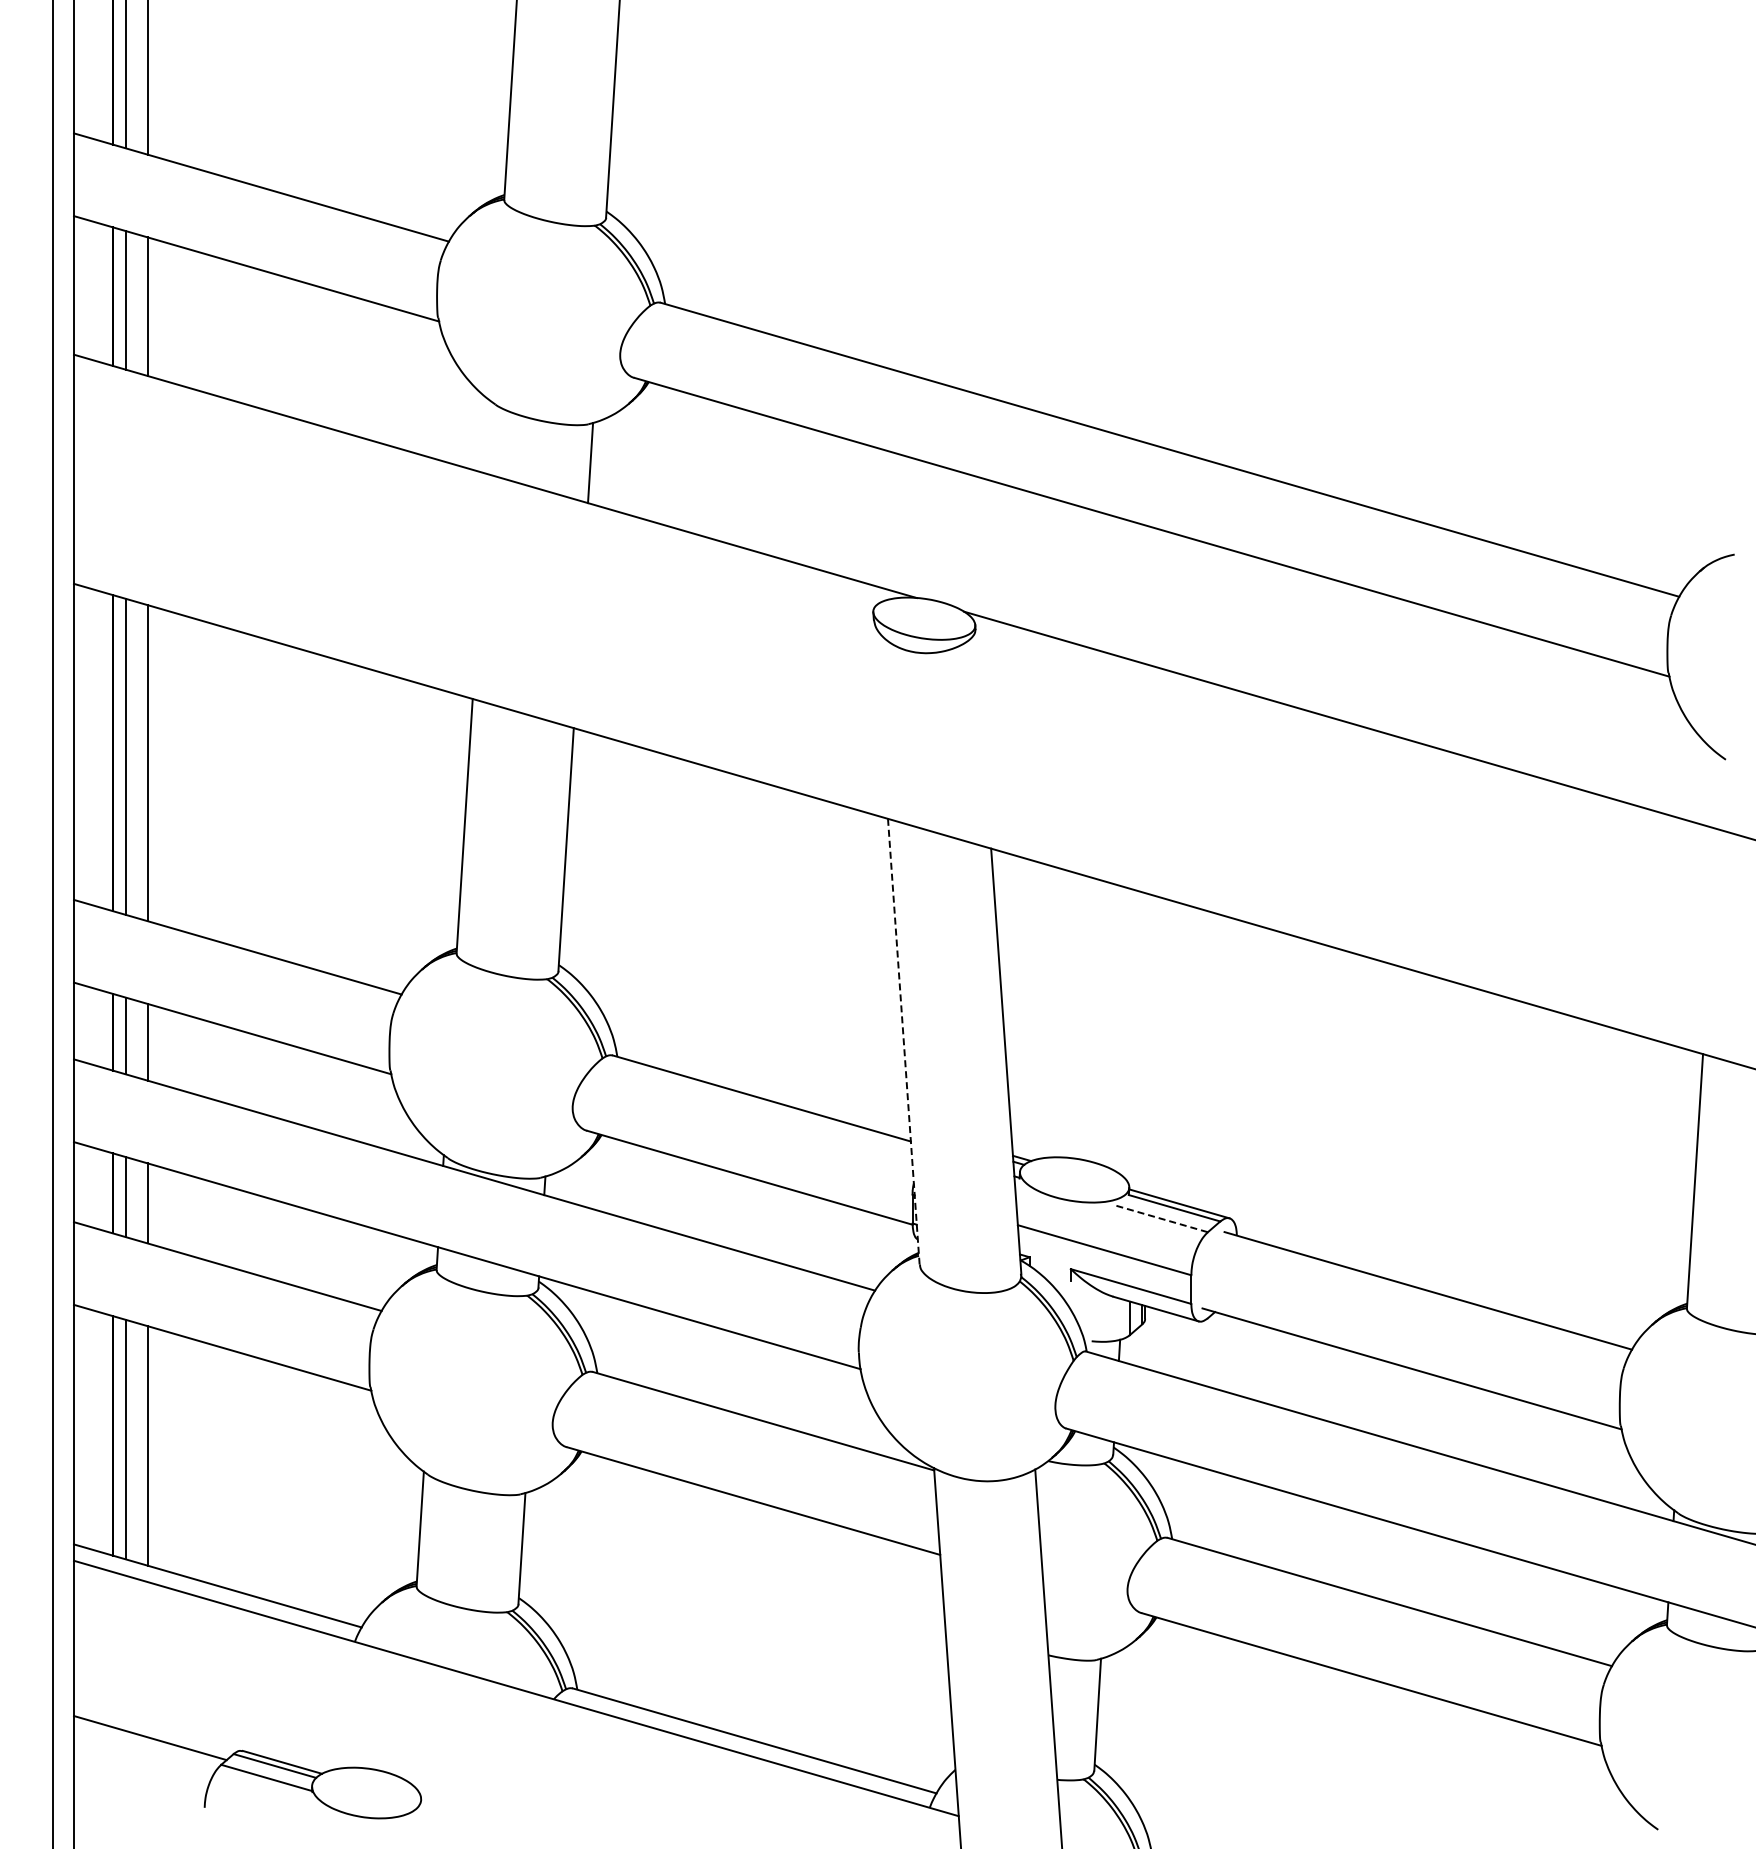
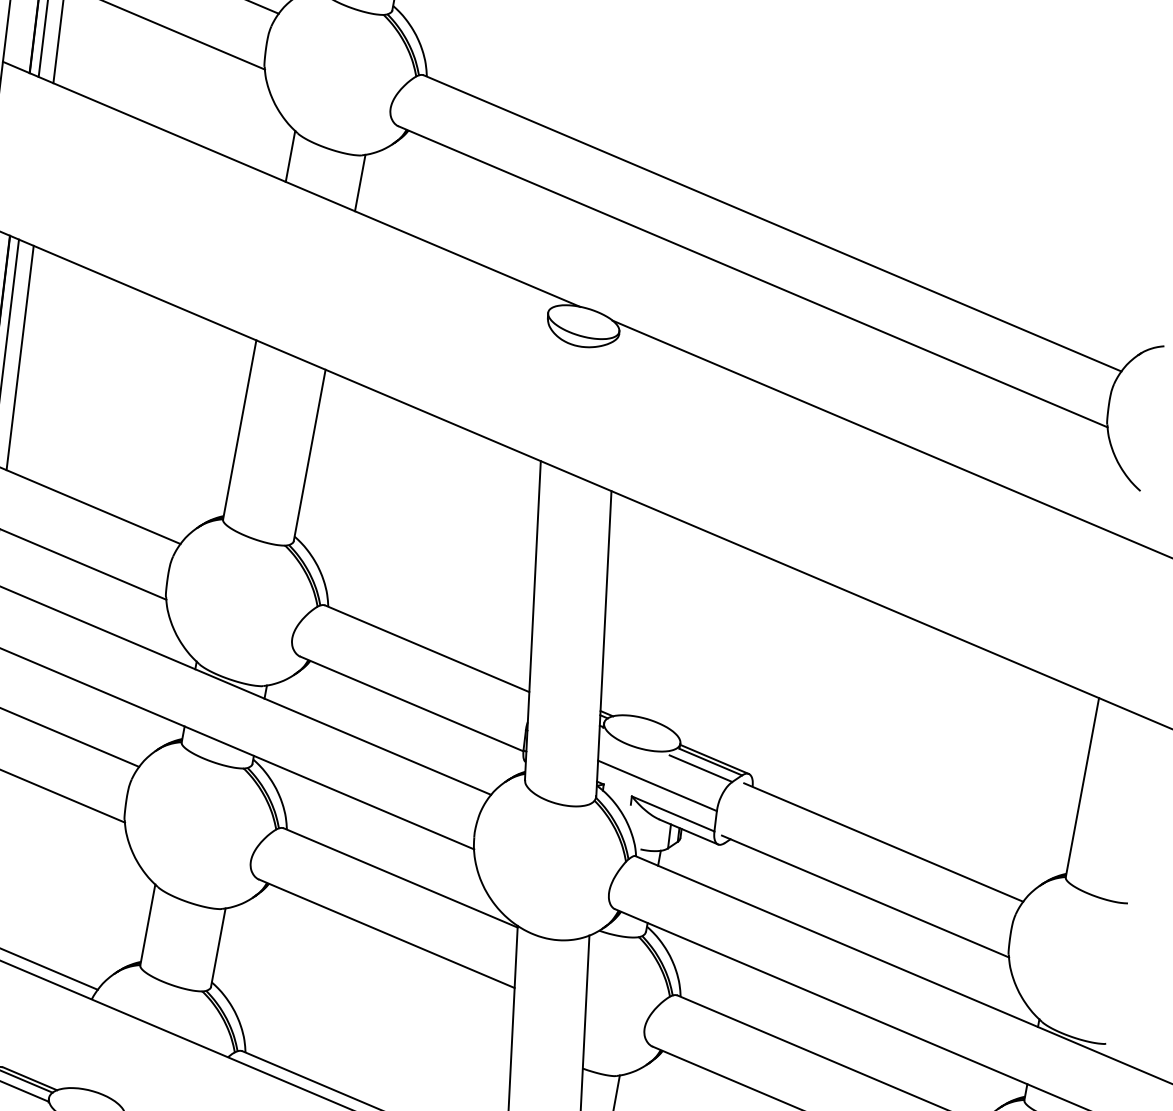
line: (488, 437) -> (290, 156), added
line: (903, 1042) -> (532, 621), dashed -> solid
line: (1162, 1219) -> (701, 769), dashed -> solid

